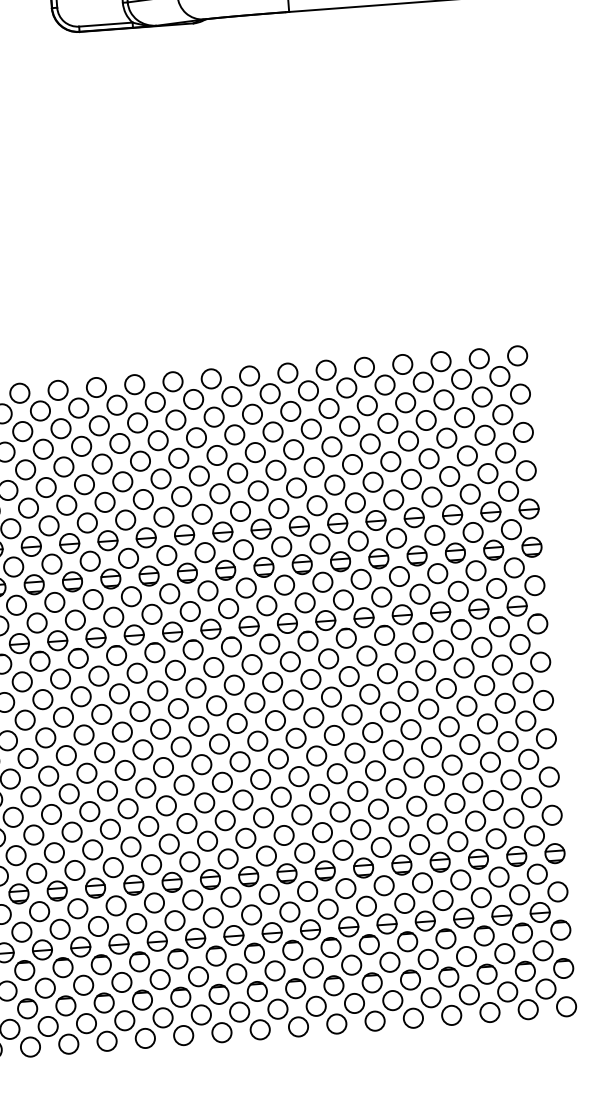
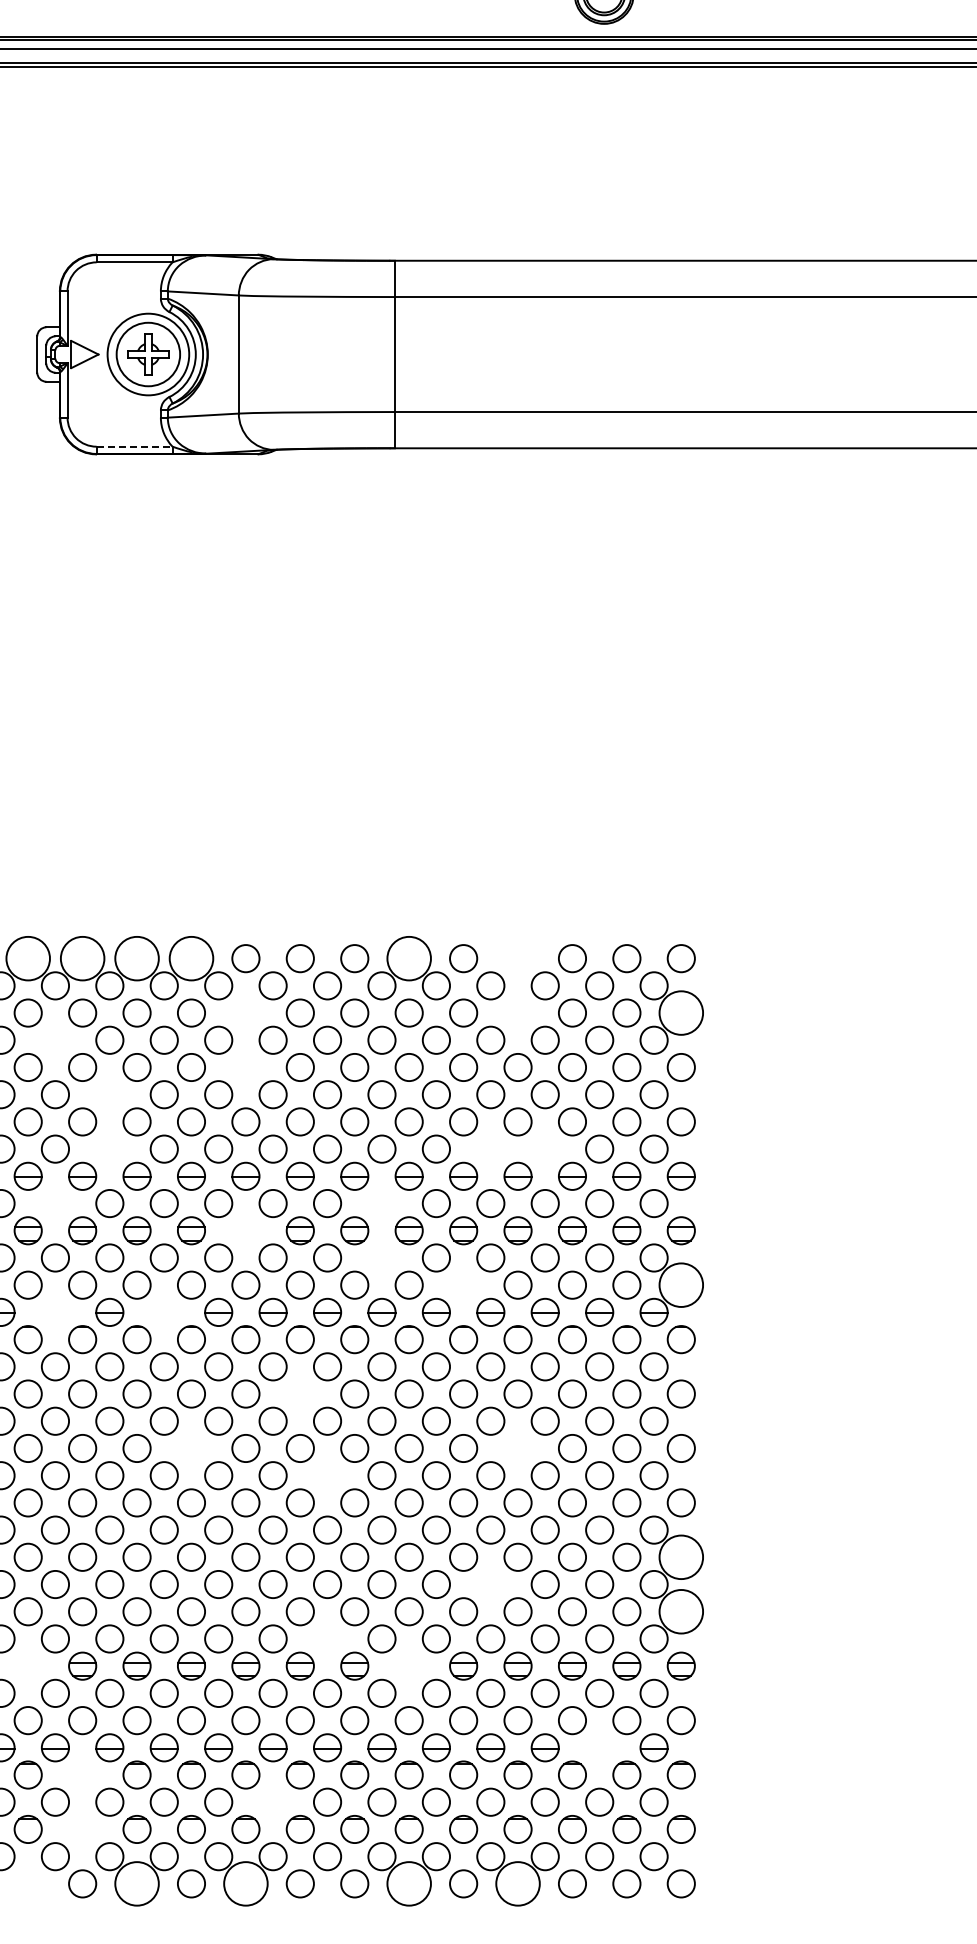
line: (105, 24) -> (134, 446), solid -> dashed
circle: (402, 364) -> (517, 958), removed
circle: (325, 370) -> (408, 958), size x1.6
circle: (173, 381) -> (191, 958), size x1.6
circle: (134, 384) -> (136, 958), size x1.6
circle: (96, 387) -> (82, 958), size x1.6
circle: (57, 390) -> (27, 958), size x1.6
circle: (519, 393) -> (680, 1012), size x1.6
circle: (405, 402) -> (517, 1012), removed
circle: (213, 416) -> (245, 1012), removed
circle: (81, 445) -> (55, 1039), removed
circle: (216, 455) -> (245, 1067), removed
circle: (122, 481) -> (109, 1094), removed
circle: (431, 496) -> (544, 1148), removed
circle: (393, 499) -> (490, 1148), removed
circle: (125, 519) -> (109, 1148), removed
circle: (319, 543) -> (381, 1203), removed
circle: (90, 561) -> (55, 1203), removed
part: (225, 570) -> (245, 1230), removed
circle: (322, 581) -> (381, 1257), removed
circle: (534, 585) -> (680, 1284), size x1.6
circle: (381, 596) -> (463, 1284), removed
part: (171, 631) -> (163, 1311), removed
part: (96, 637) -> (55, 1311), removed
circle: (272, 681) -> (299, 1393), removed
circle: (428, 709) -> (517, 1448), removed
circle: (198, 726) -> (191, 1448), removed
circle: (296, 738) -> (327, 1475), removed
circle: (548, 776) -> (680, 1556), size x1.6
circle: (416, 806) -> (490, 1584), removed
circle: (551, 815) -> (680, 1611), size x1.6
circle: (304, 852) -> (327, 1638), removed
part: (363, 867) -> (408, 1665), removed
part: (95, 887) -> (27, 1665), removed
part: (501, 915) -> (599, 1747), removed
part: (139, 961) -> (82, 1774), removed
circle: (274, 970) -> (272, 1801), removed
part: (142, 1000) -> (82, 1829), removed
circle: (451, 1015) -> (517, 1883), size x1.6
circle: (374, 1020) -> (408, 1883), size x1.6
circle: (259, 1029) -> (245, 1883), size x1.6
circle: (183, 1035) -> (136, 1883), size x1.6
circle: (106, 1041) -> (27, 1883), removed

